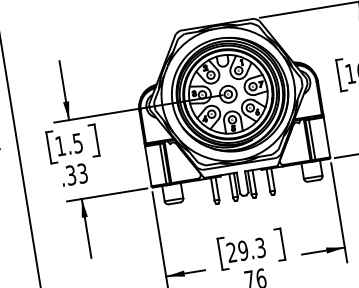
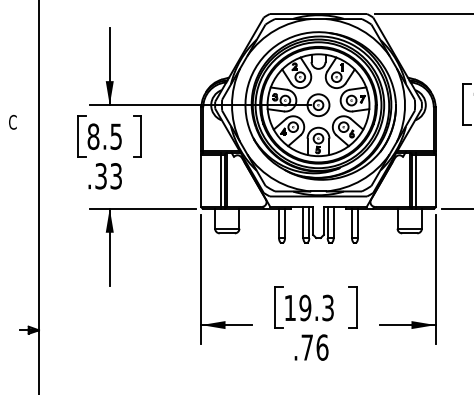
text: (60, 145) -> (93, 136), 1.5 -> 8.5
text: (231, 252) -> (289, 307), 29.3 -> 19.3

